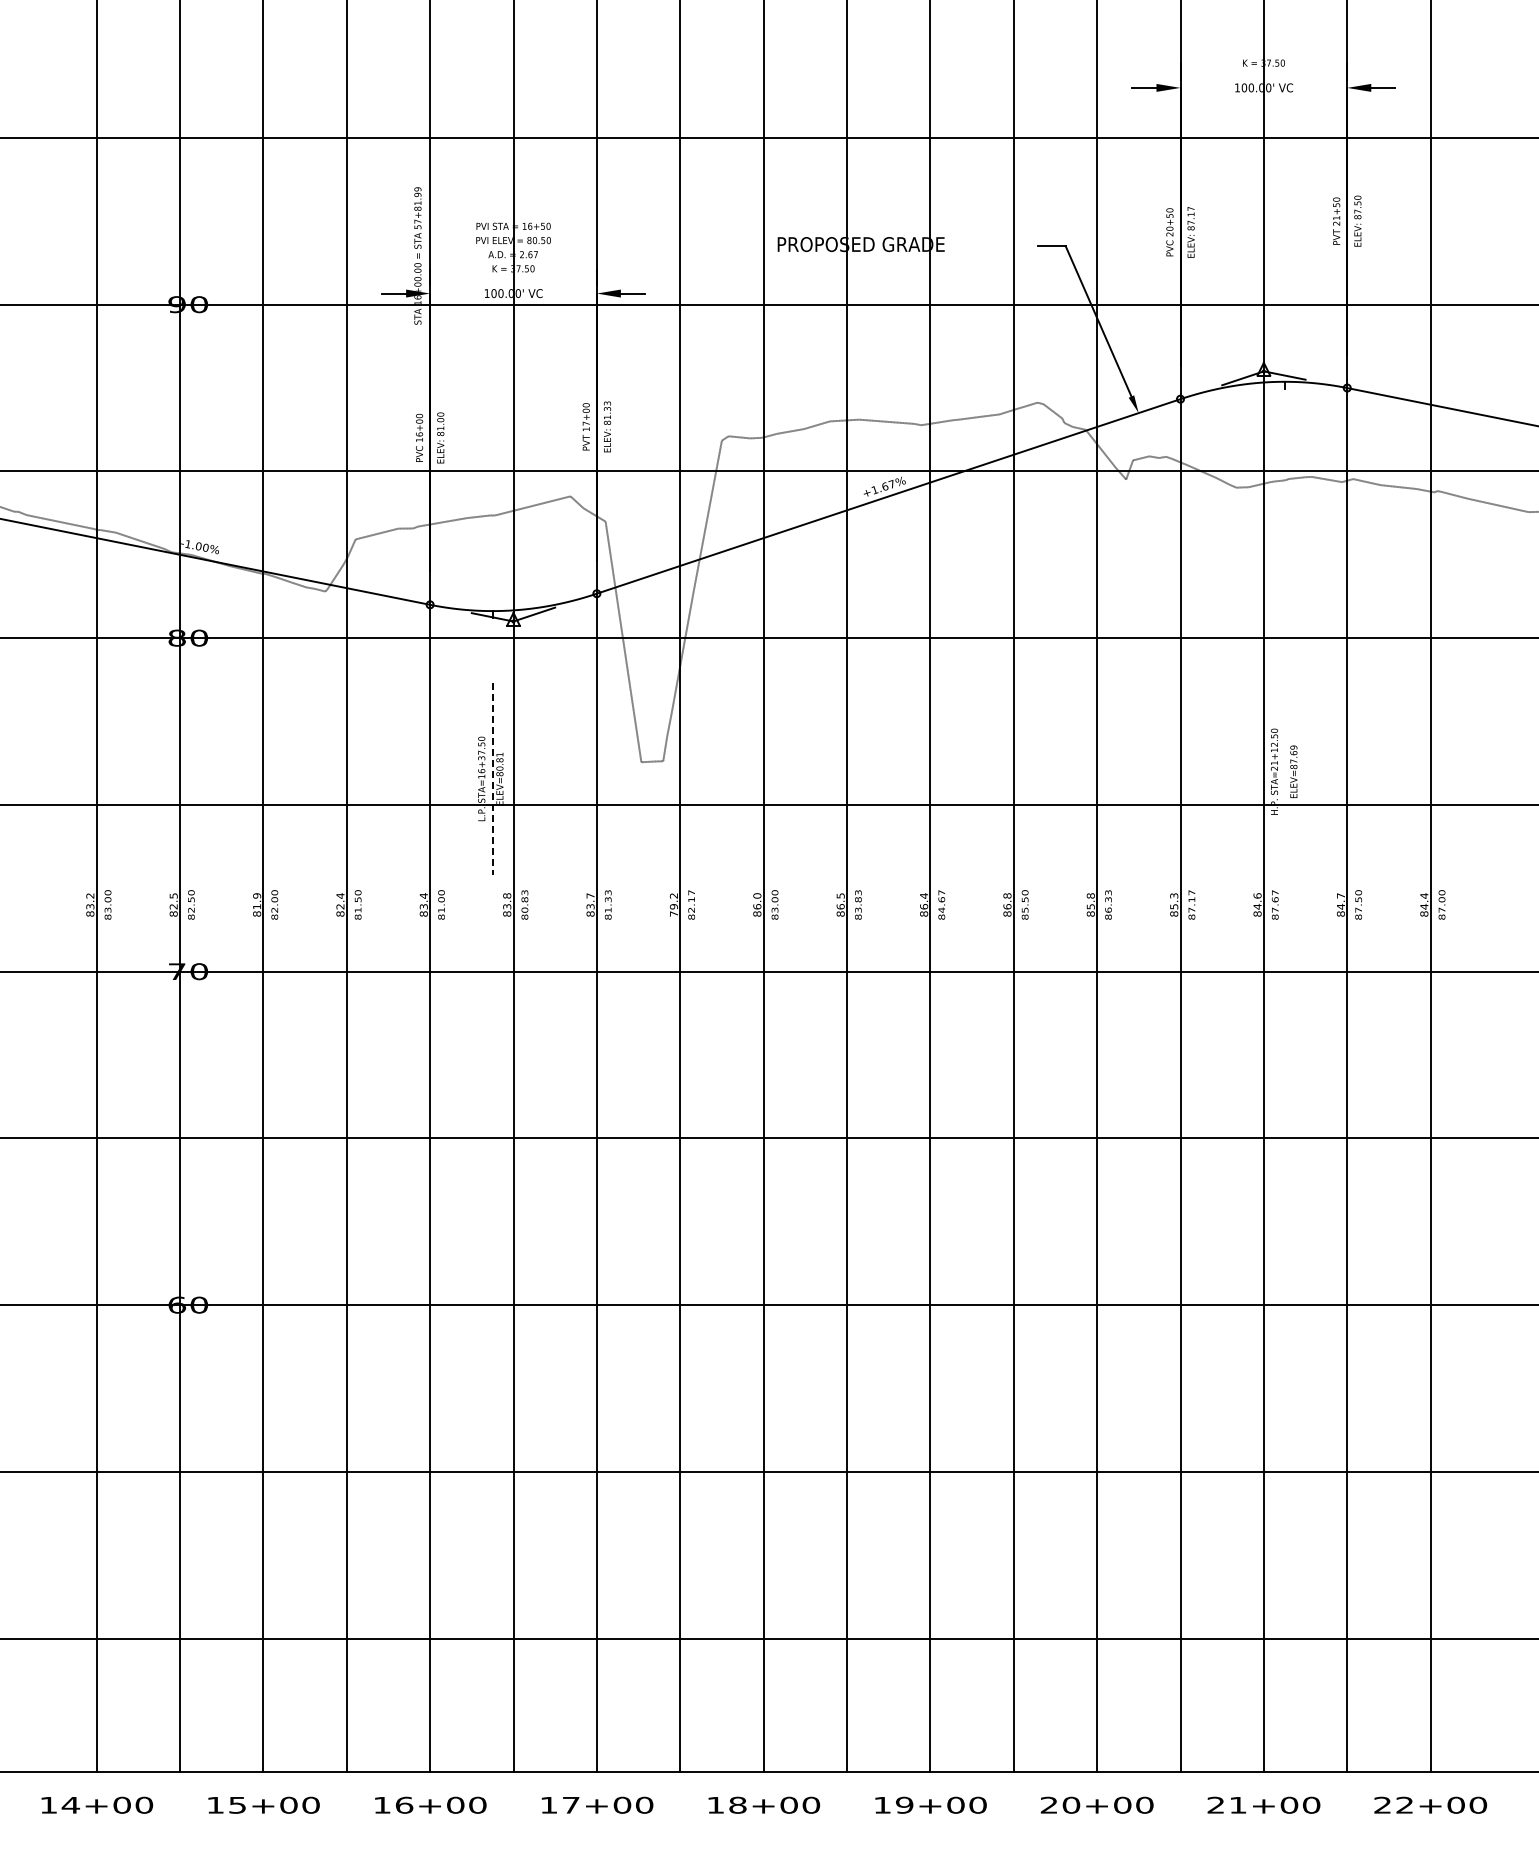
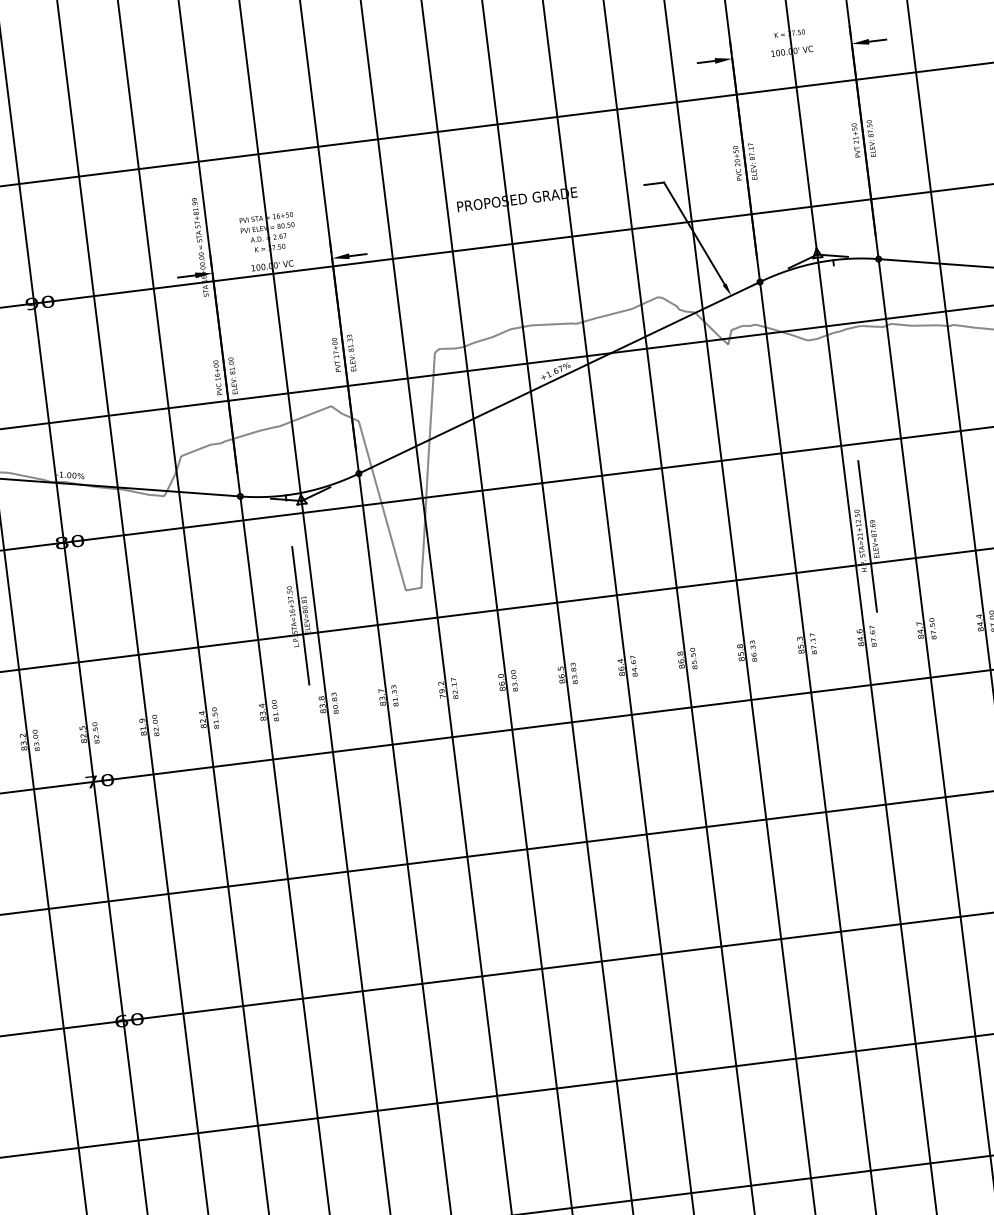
line: (1284, 766) -> (867, 536), added
line: (492, 779) -> (300, 616), dashed -> solid

